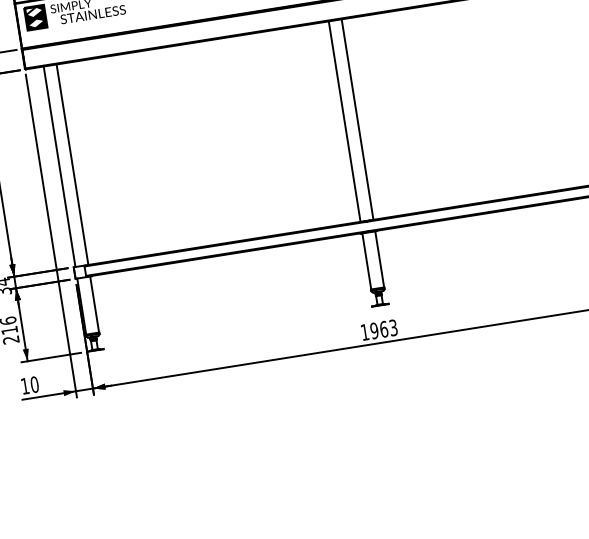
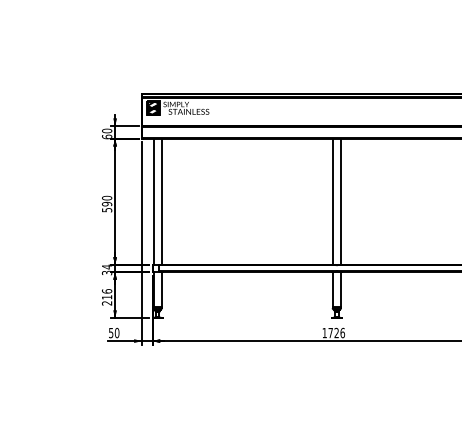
text: (383, 328) -> (336, 332), 1963 -> 1726
text: (25, 386) -> (111, 333), 10 -> 50

